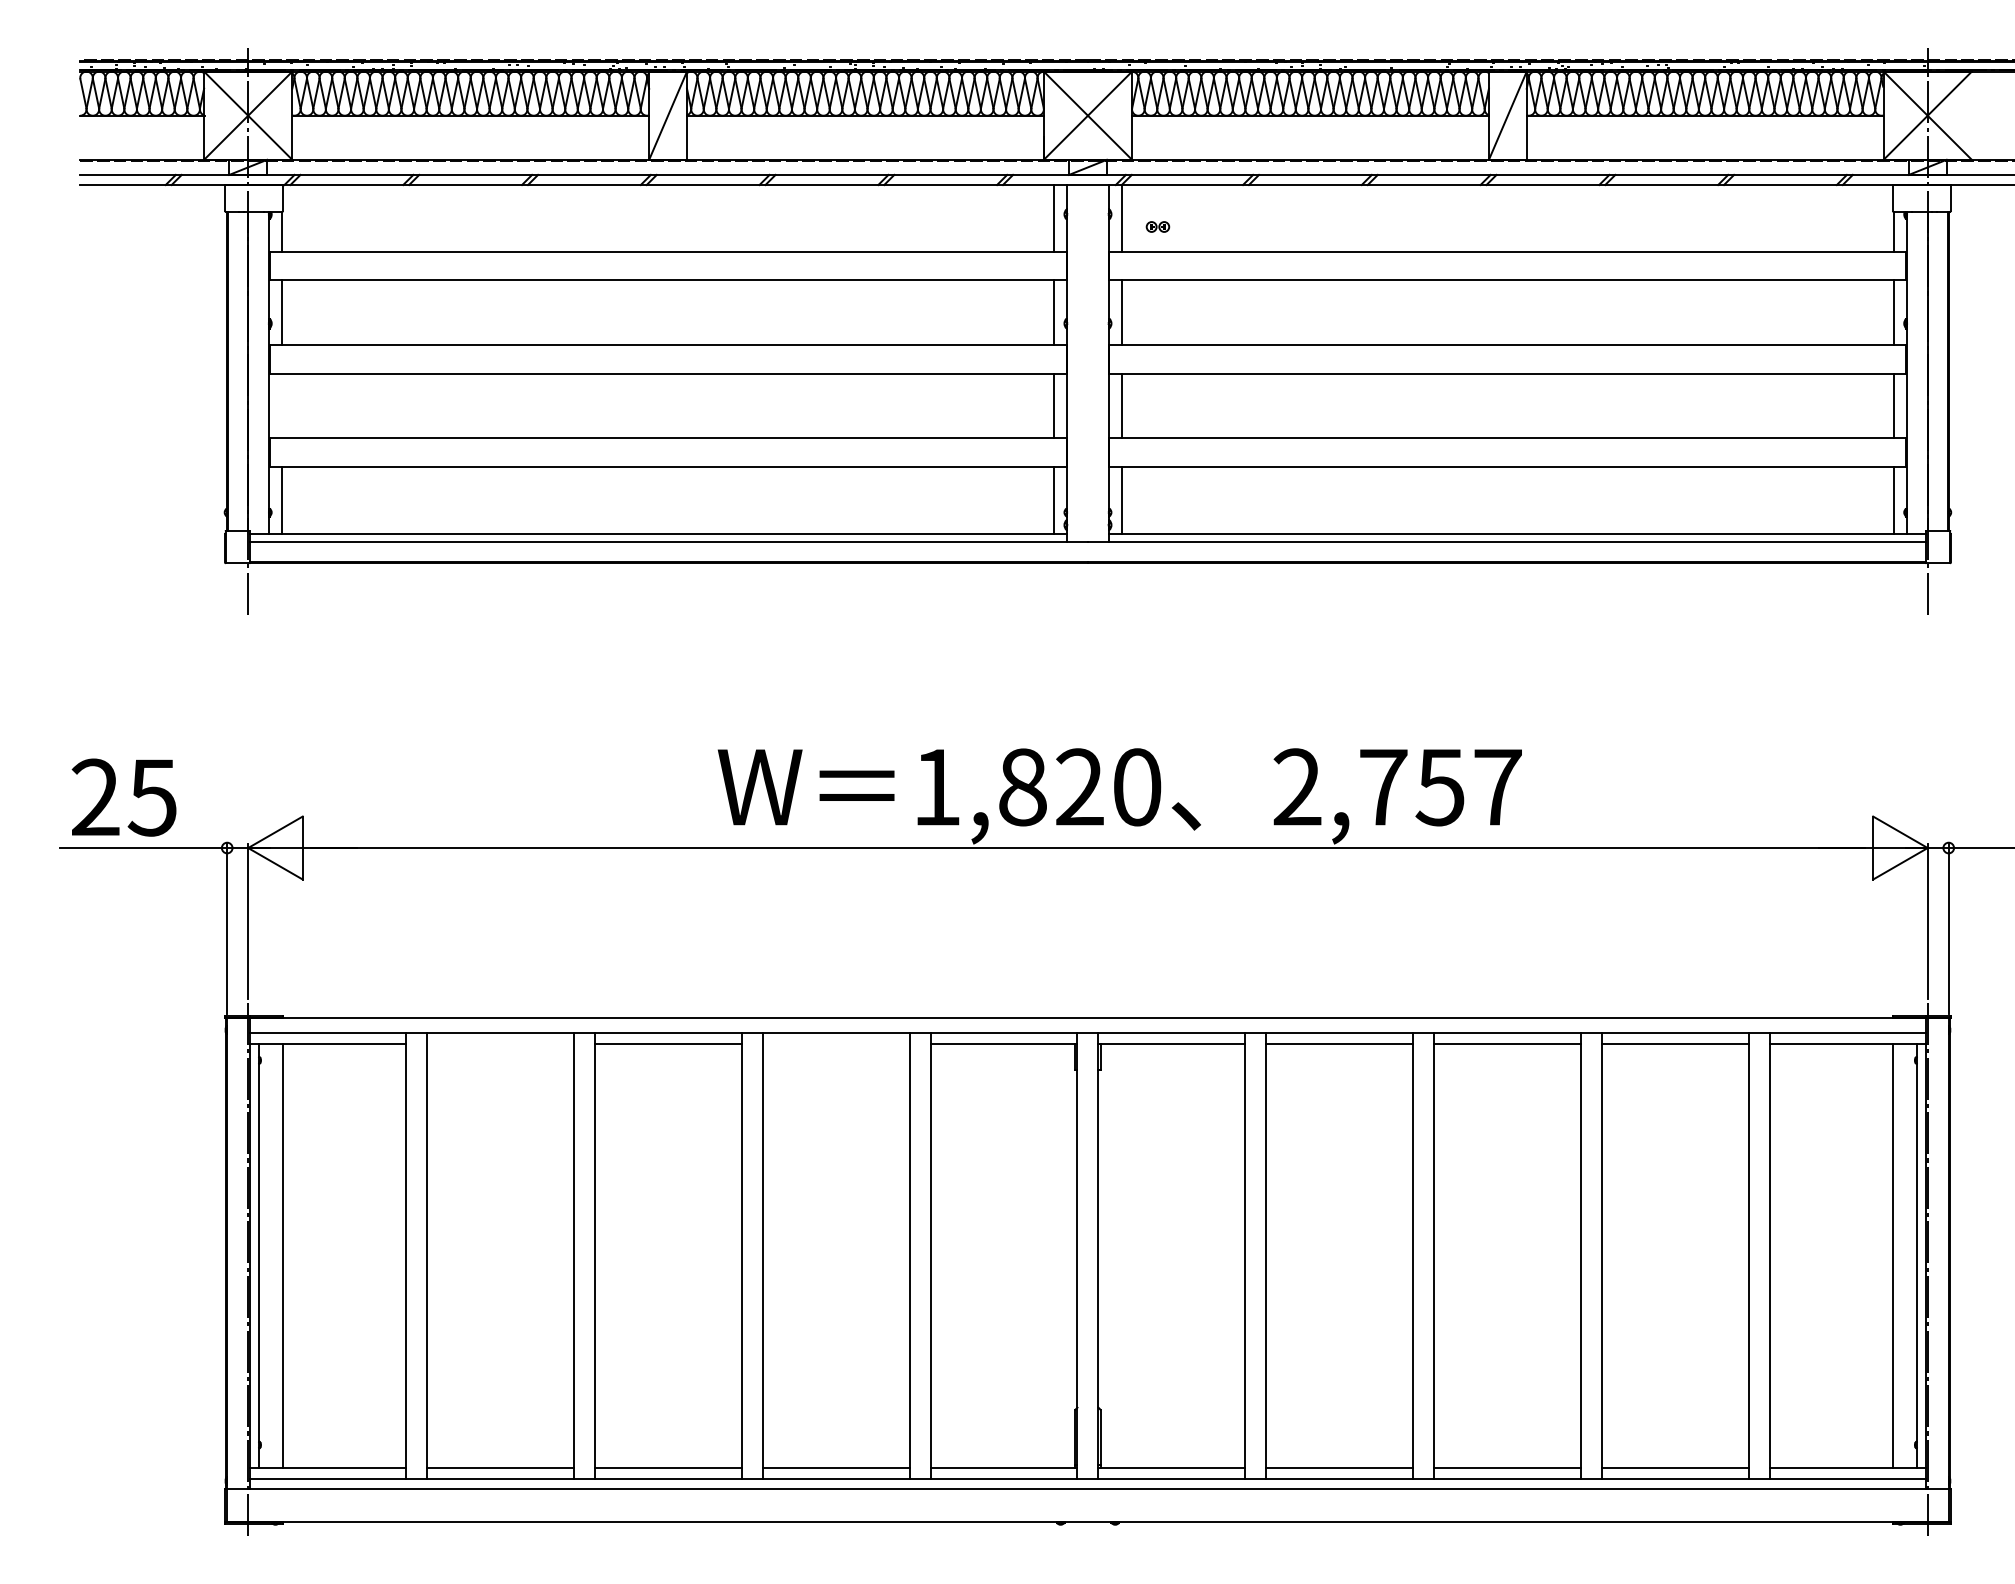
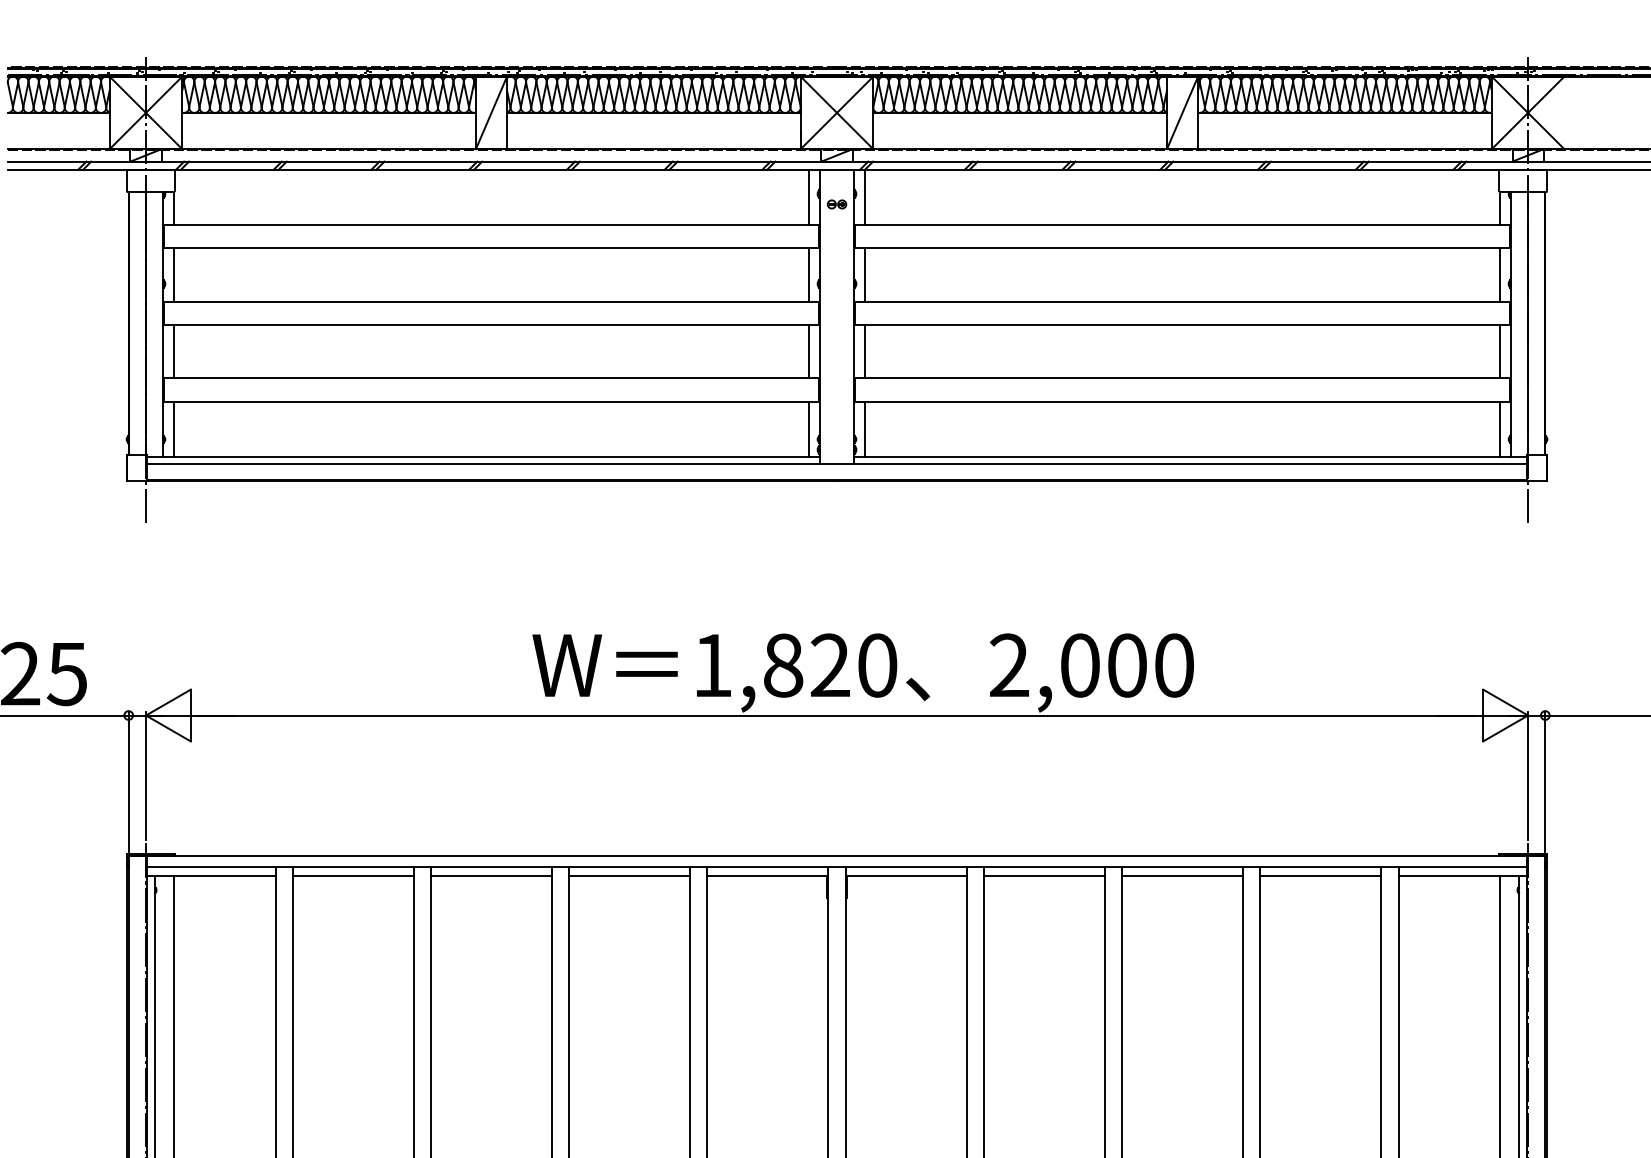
part: (1157, 226) -> (836, 204), moved
line: (281, 405) -> (173, 351), added
text: (1440, 787) -> (1127, 665), 2,757 -> 2,000
line: (499, 1043) -> (352, 876), added
line: (835, 1043) -> (629, 876), added

